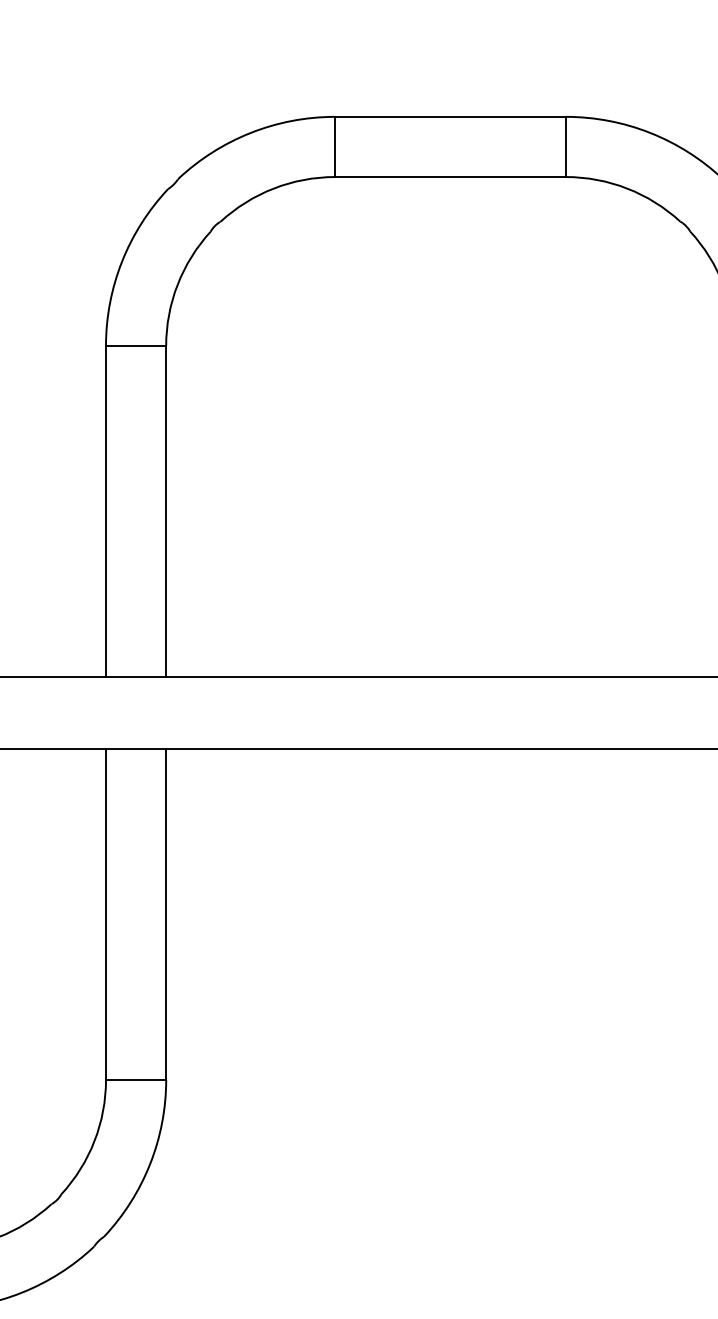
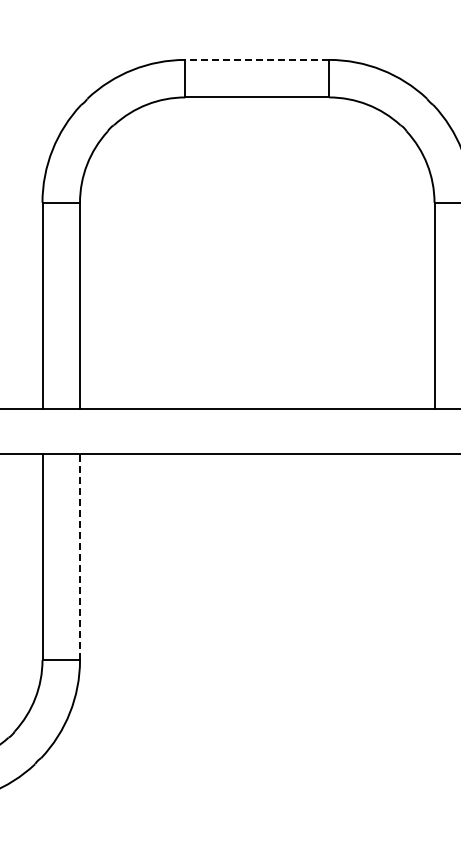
line: (450, 116) -> (257, 59), solid -> dashed
line: (166, 913) -> (80, 556), solid -> dashed

